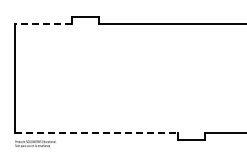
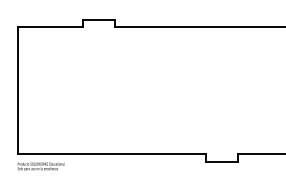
line: (42, 23) -> (49, 27), dashed -> solid
line: (96, 133) -> (111, 154), dashed -> solid

